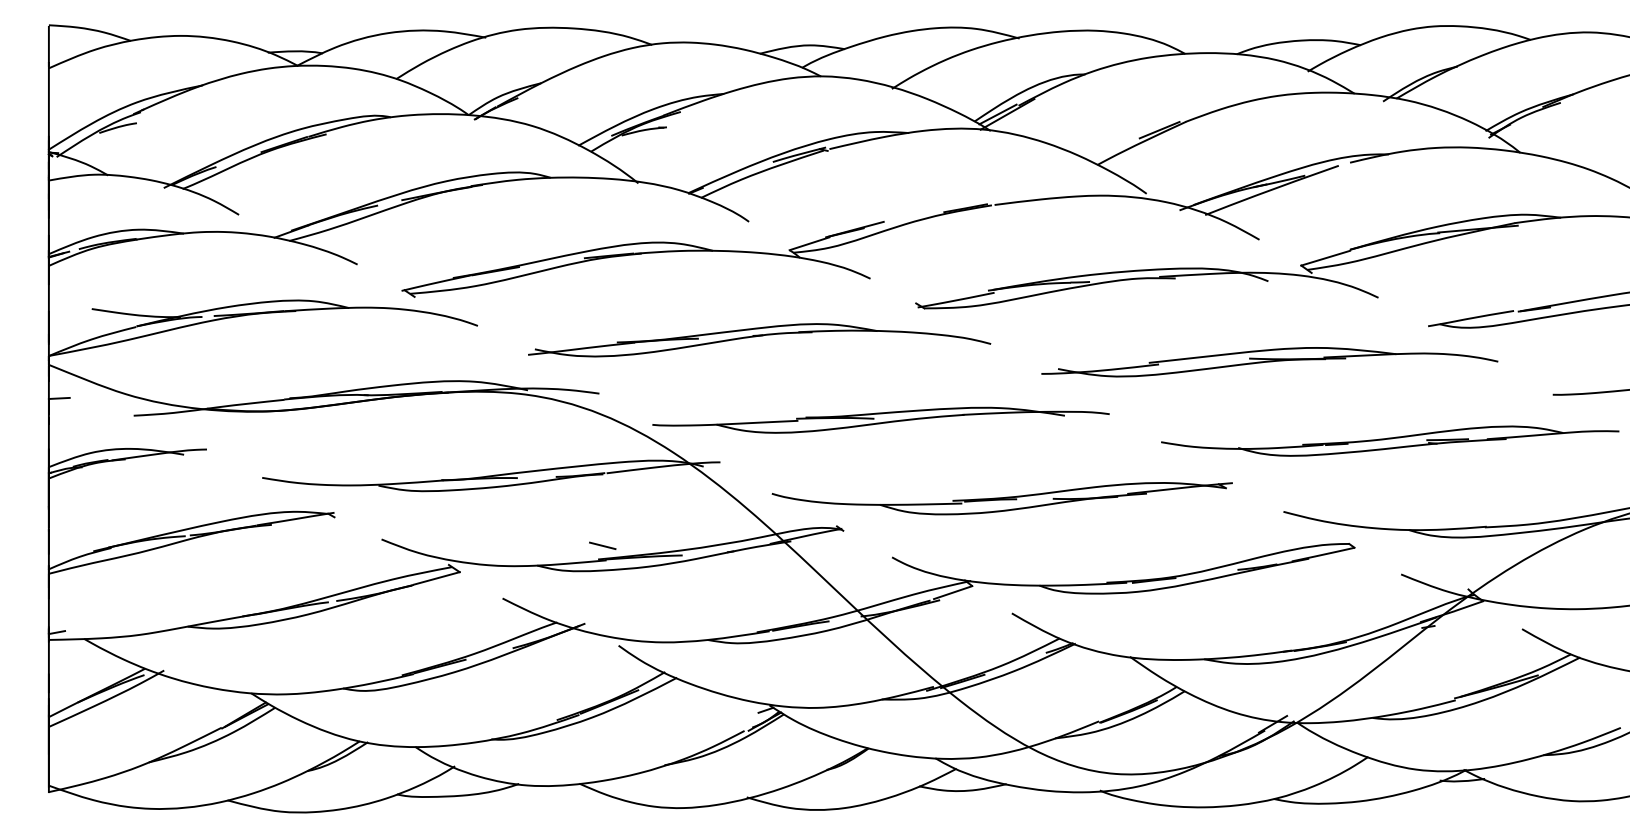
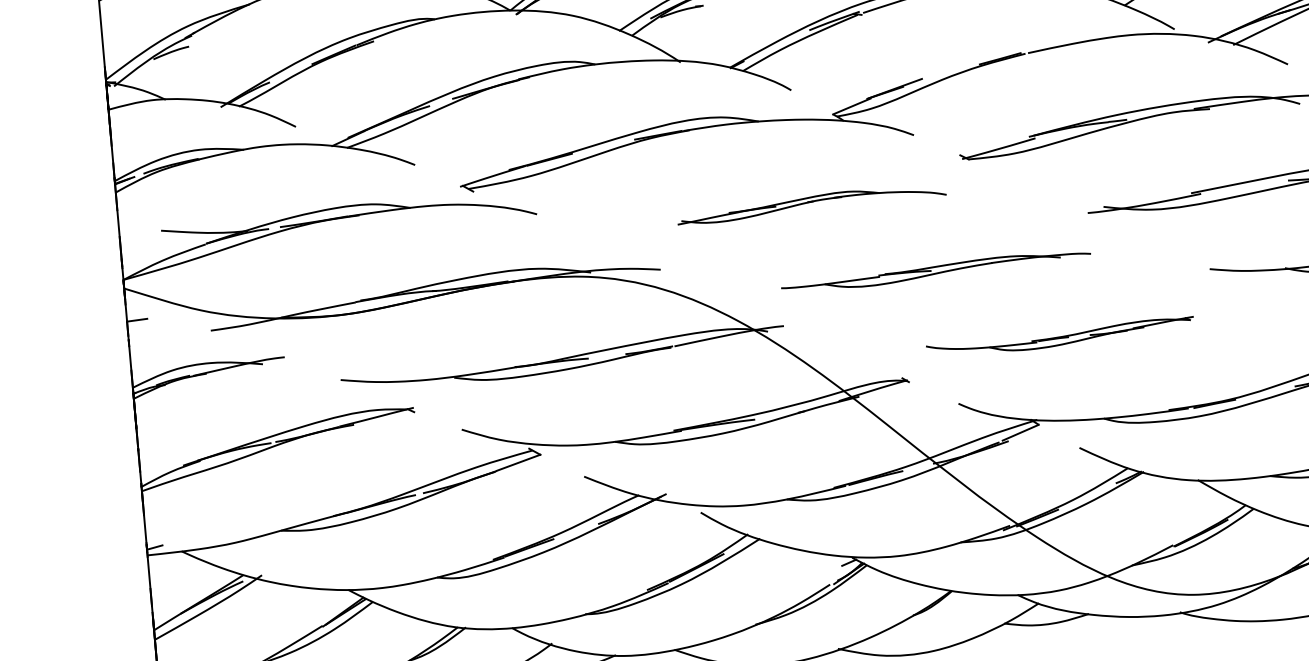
part: (759, 340) -> (811, 204), size x0.6
part: (880, 419) -> (935, 270), size x0.7
part: (1001, 498) -> (1059, 337), size x0.6
line: (602, 545) -> (676, 416), removed

